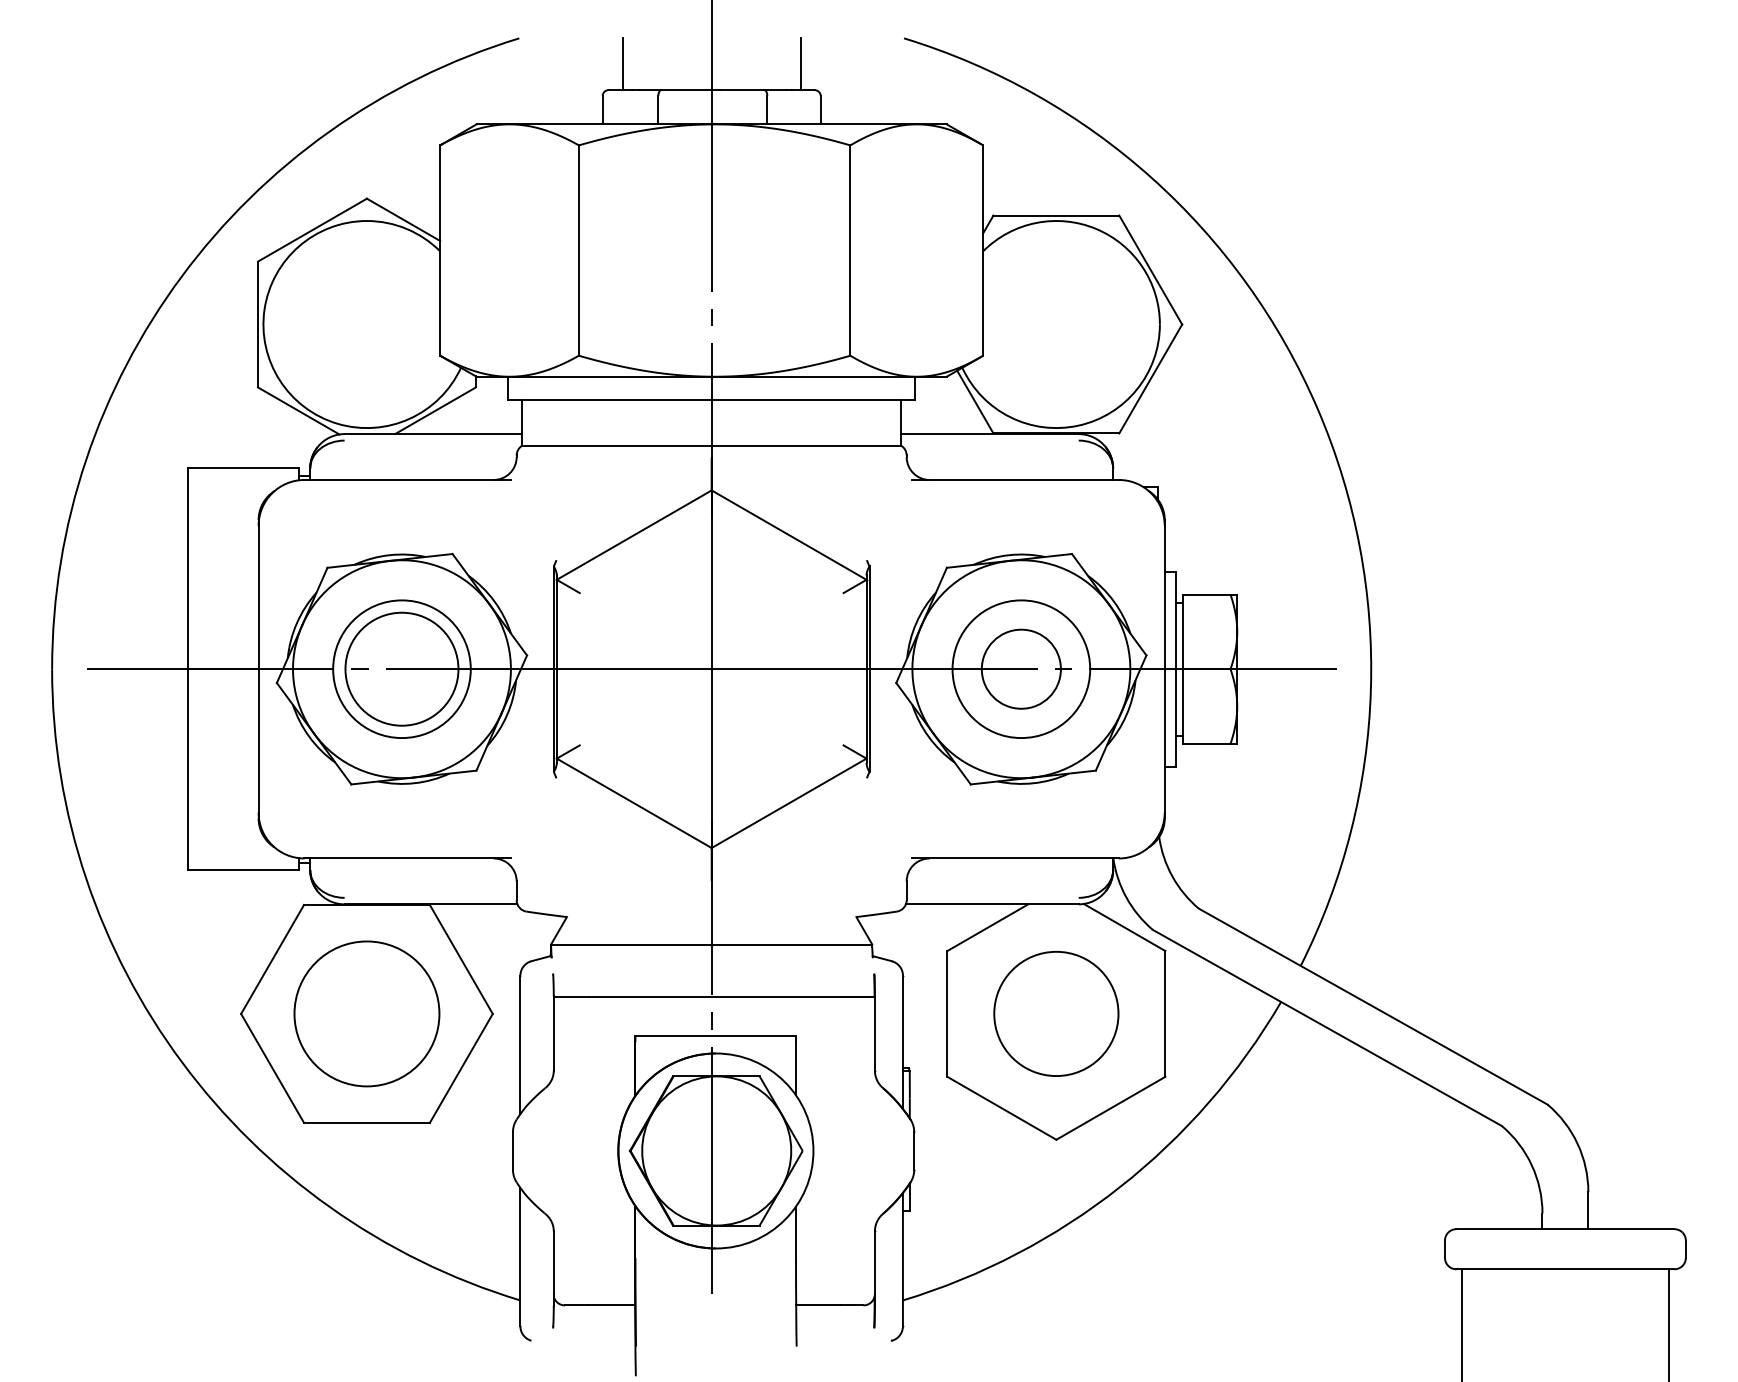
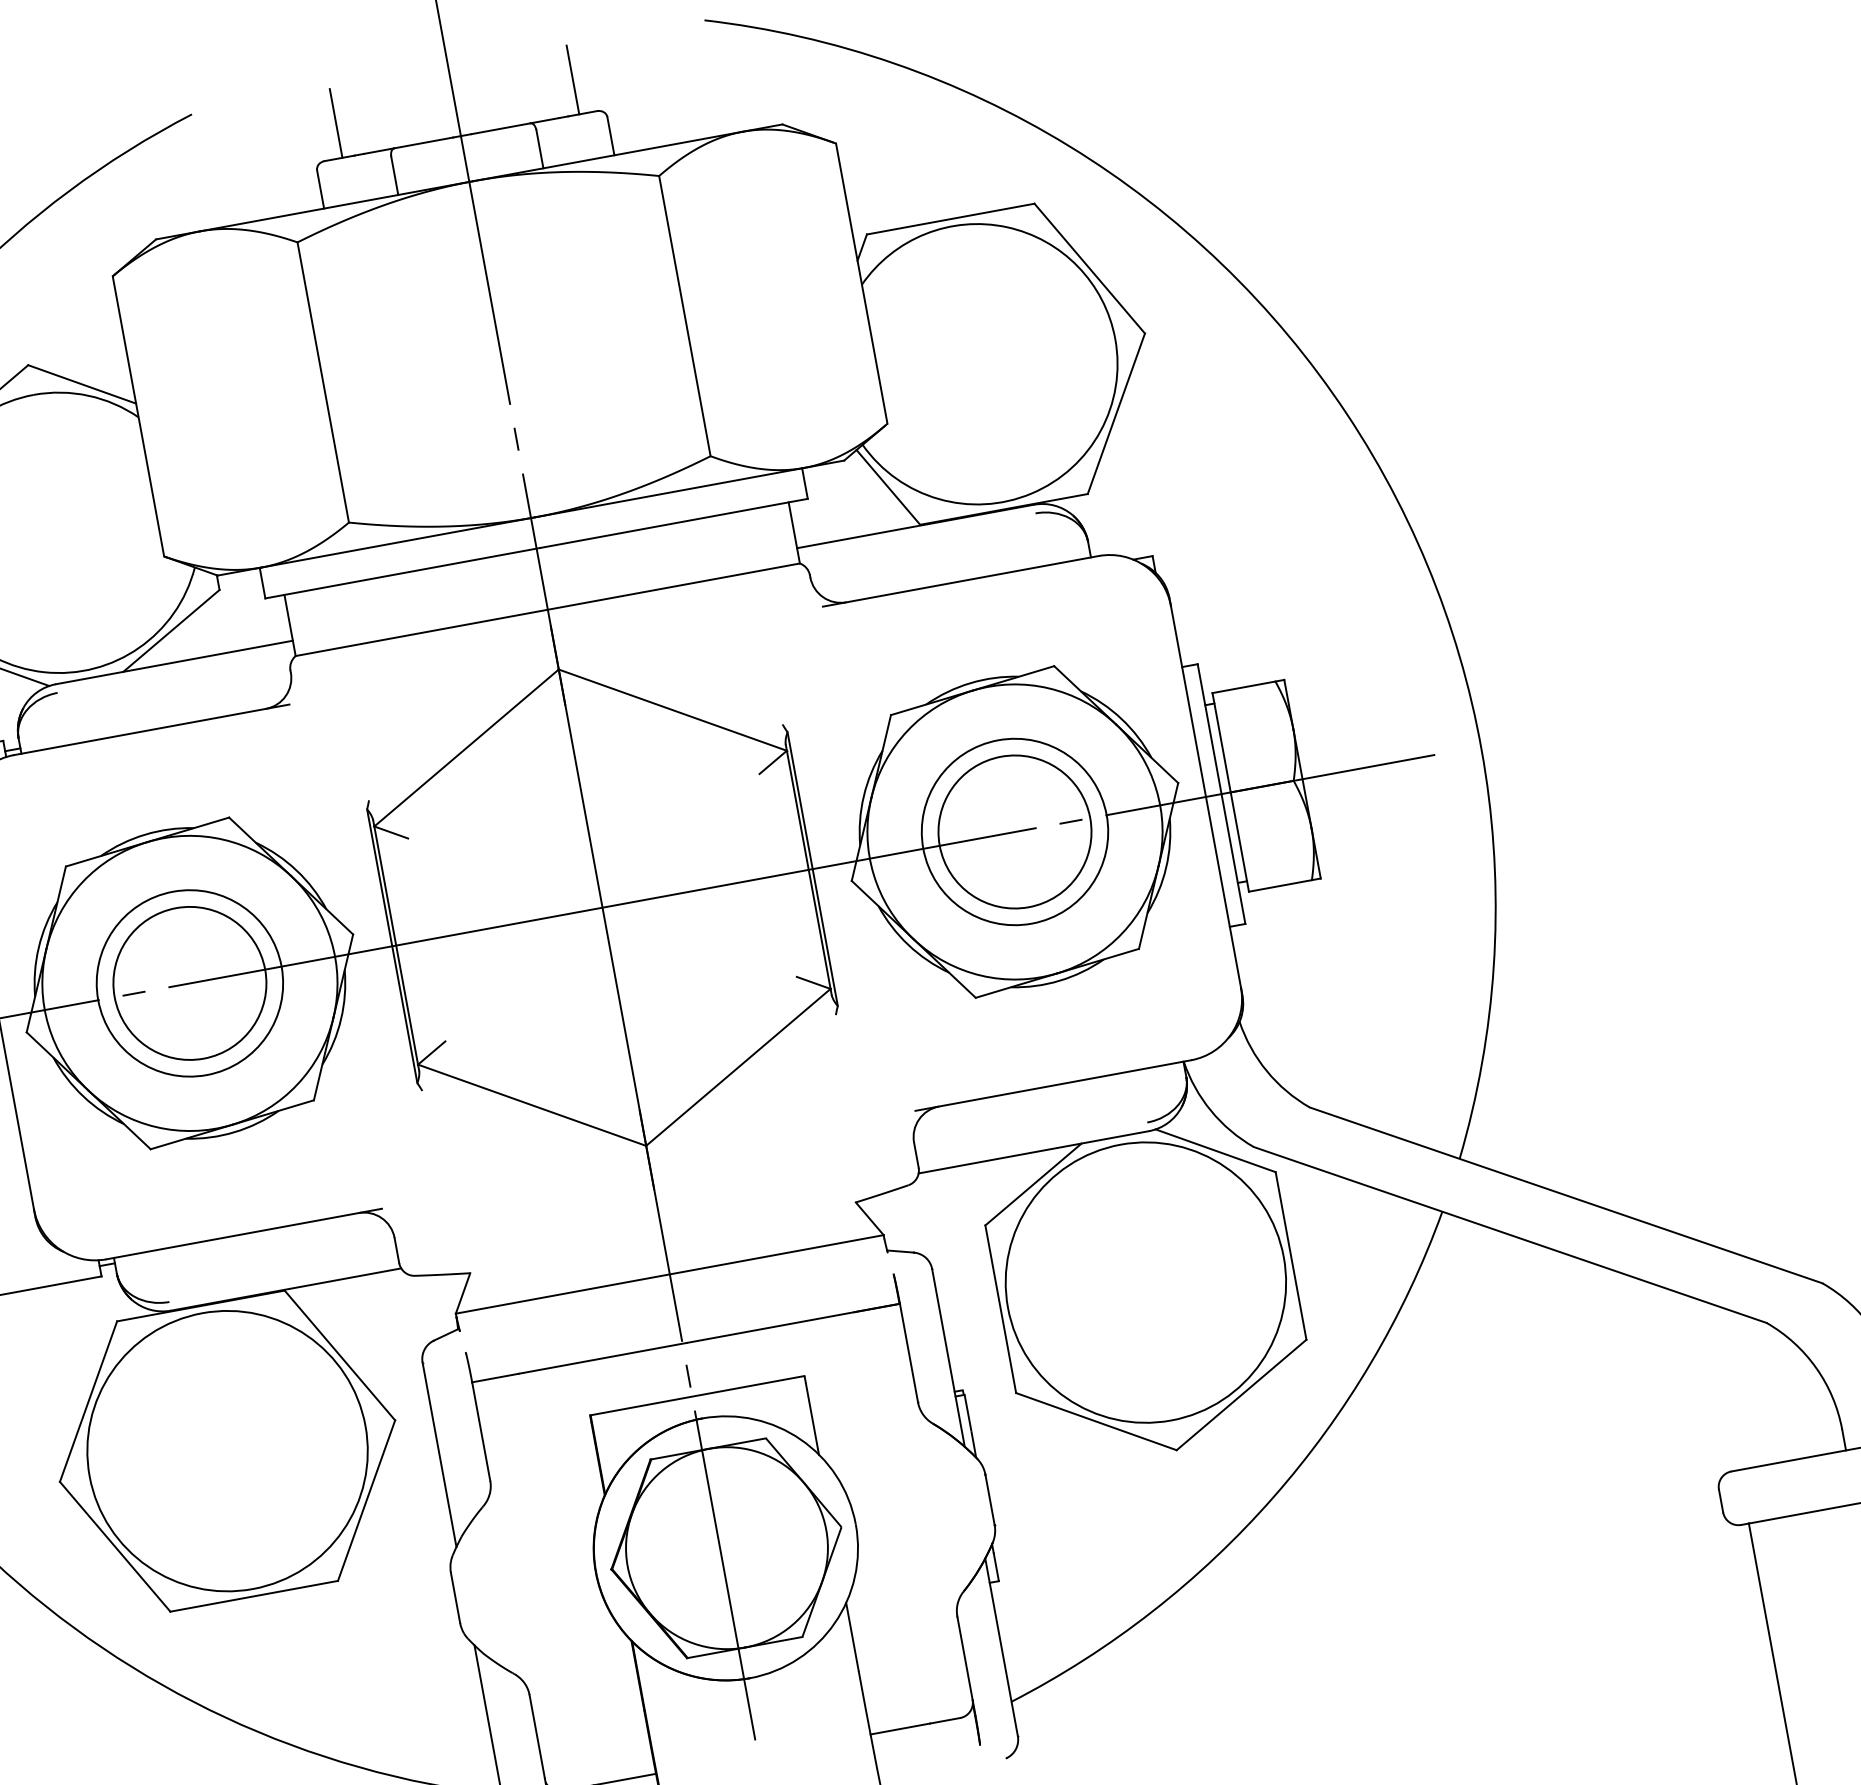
circle: (1020, 668) -> (1013, 831), size x1.43
circle: (366, 1013) -> (226, 1450), size x1.43
circle: (1055, 1013) -> (1144, 1282), size x1.67

